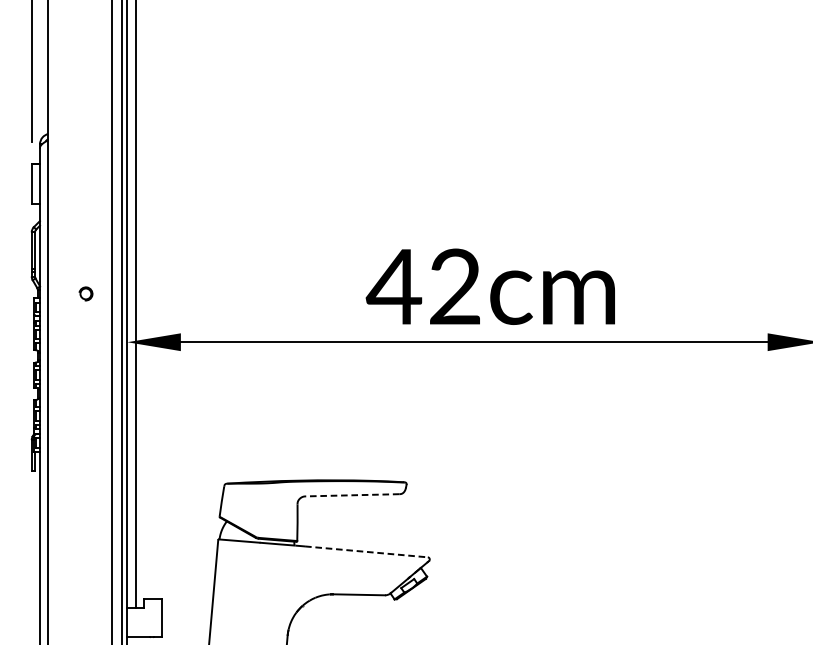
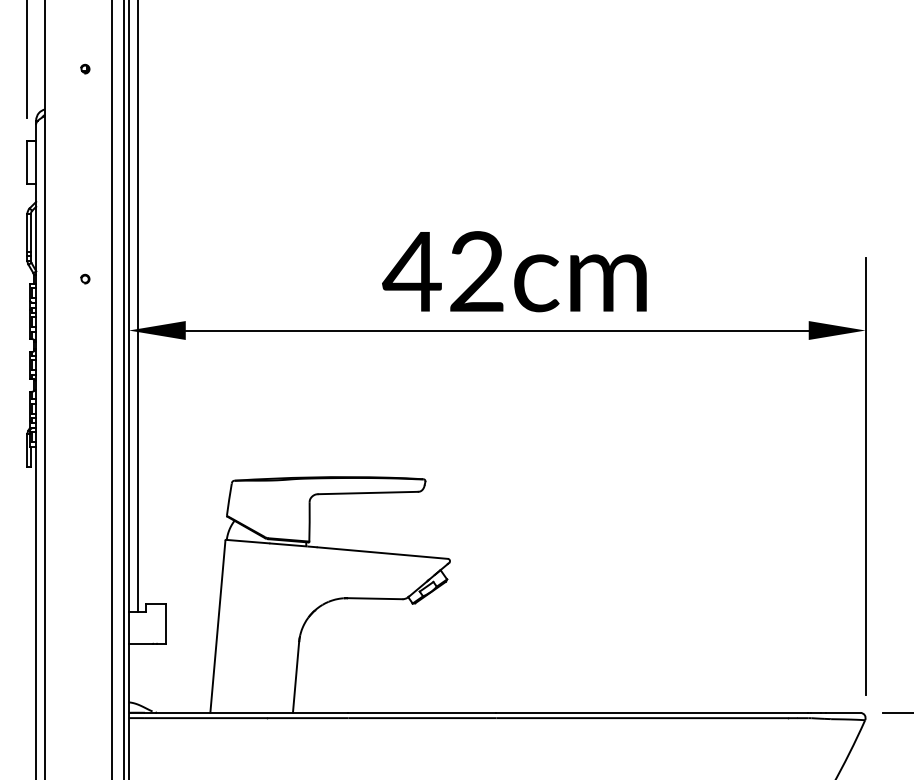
part: (86, 95) -> (85, 68), added
part: (86, 293) -> (85, 278), size x0.62
line: (353, 495) -> (368, 493), dashed -> solid
line: (367, 552) -> (383, 553), dashed -> solid

